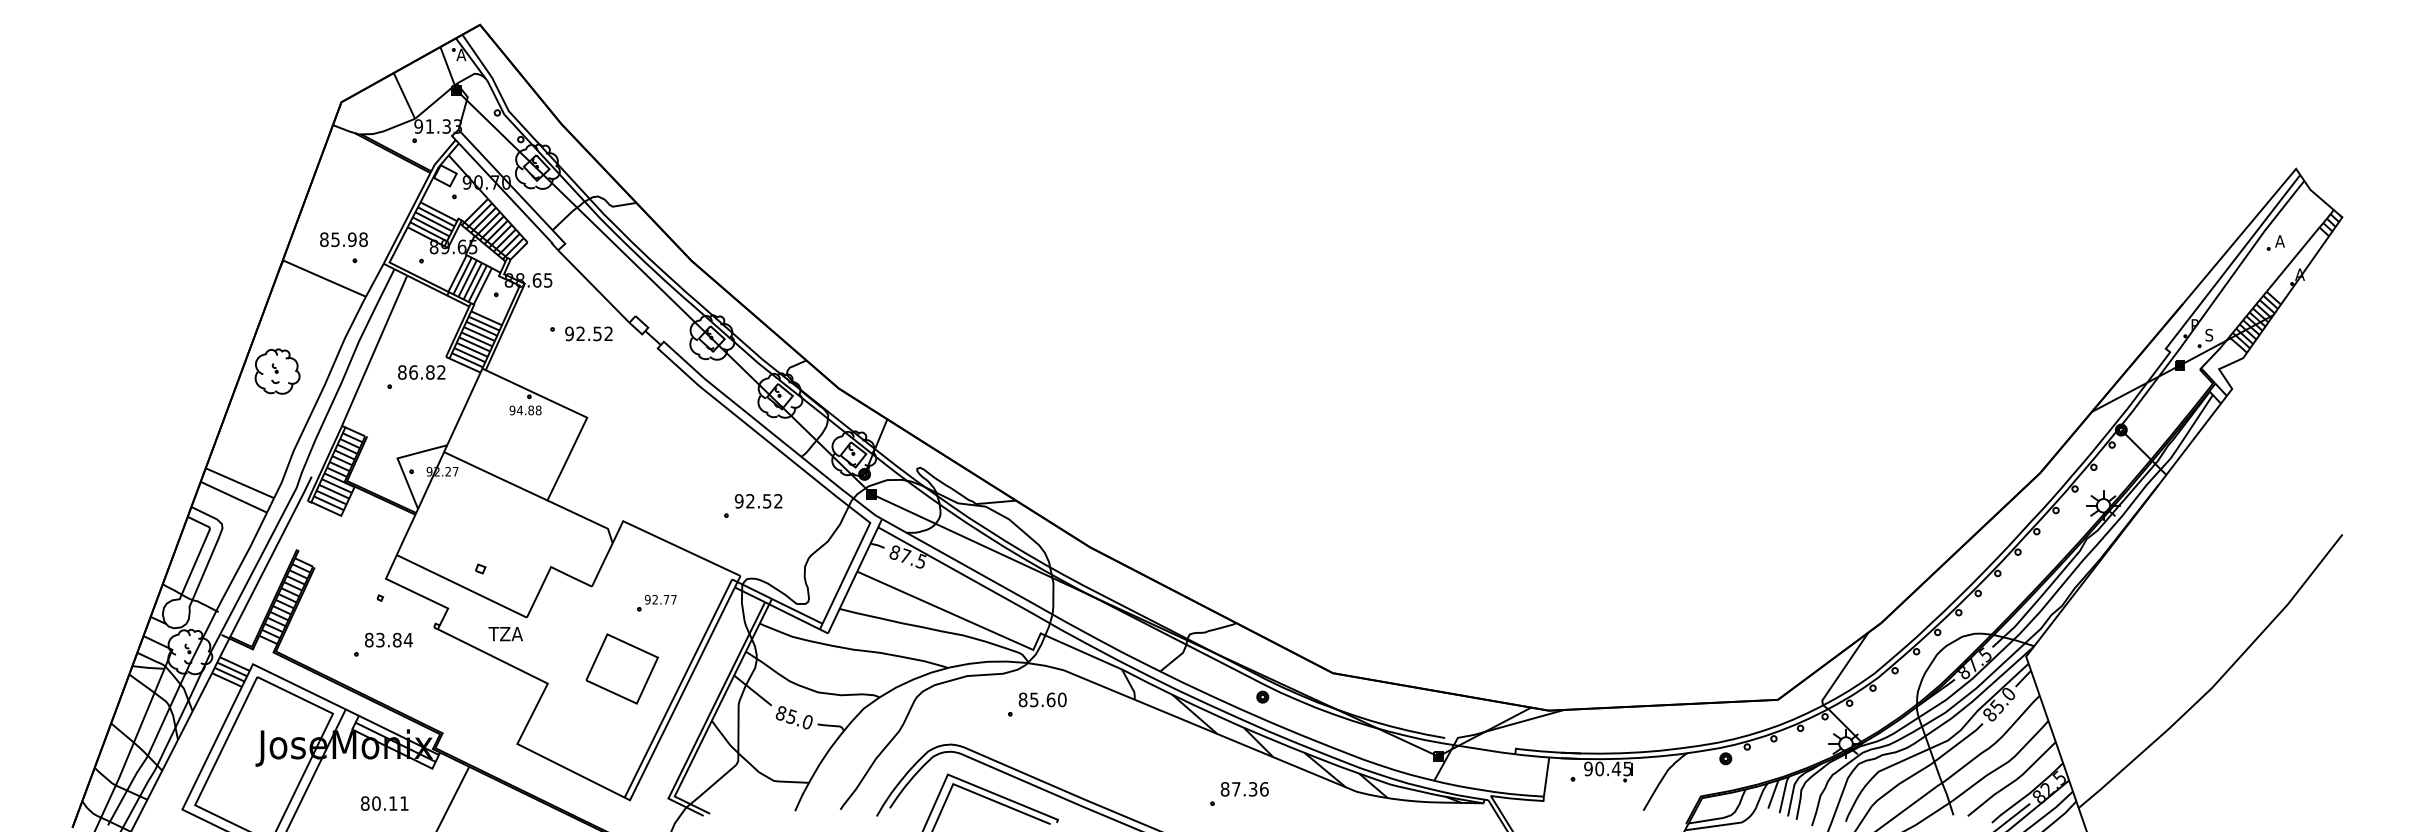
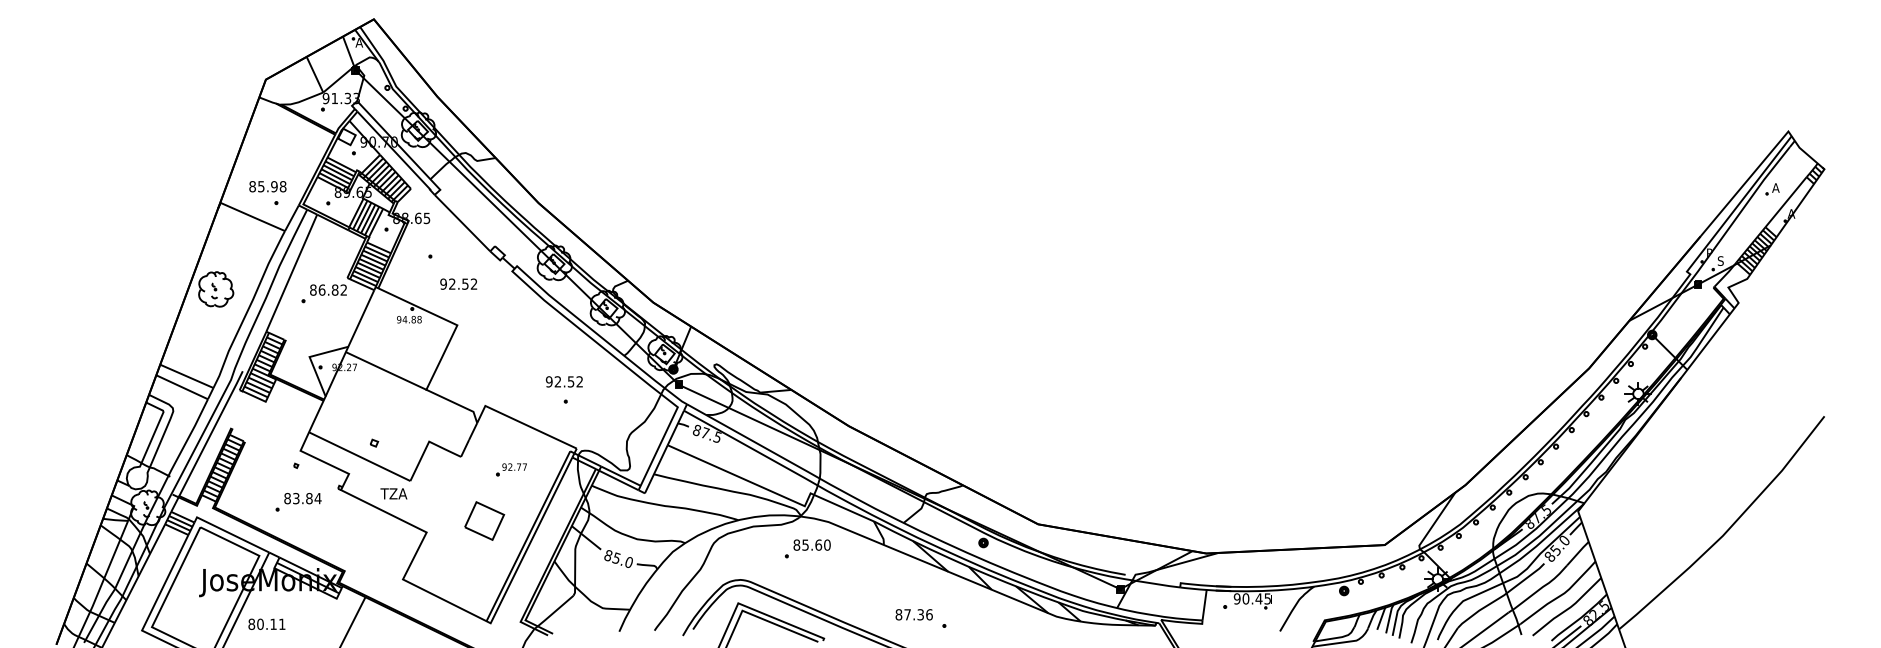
text: (588, 333) -> (458, 283), moved
text: (758, 501) -> (564, 382), moved
part: (621, 668) -> (484, 520), size x0.7
text: (1244, 789) -> (914, 614), moved
text: (384, 803) -> (266, 624), moved

